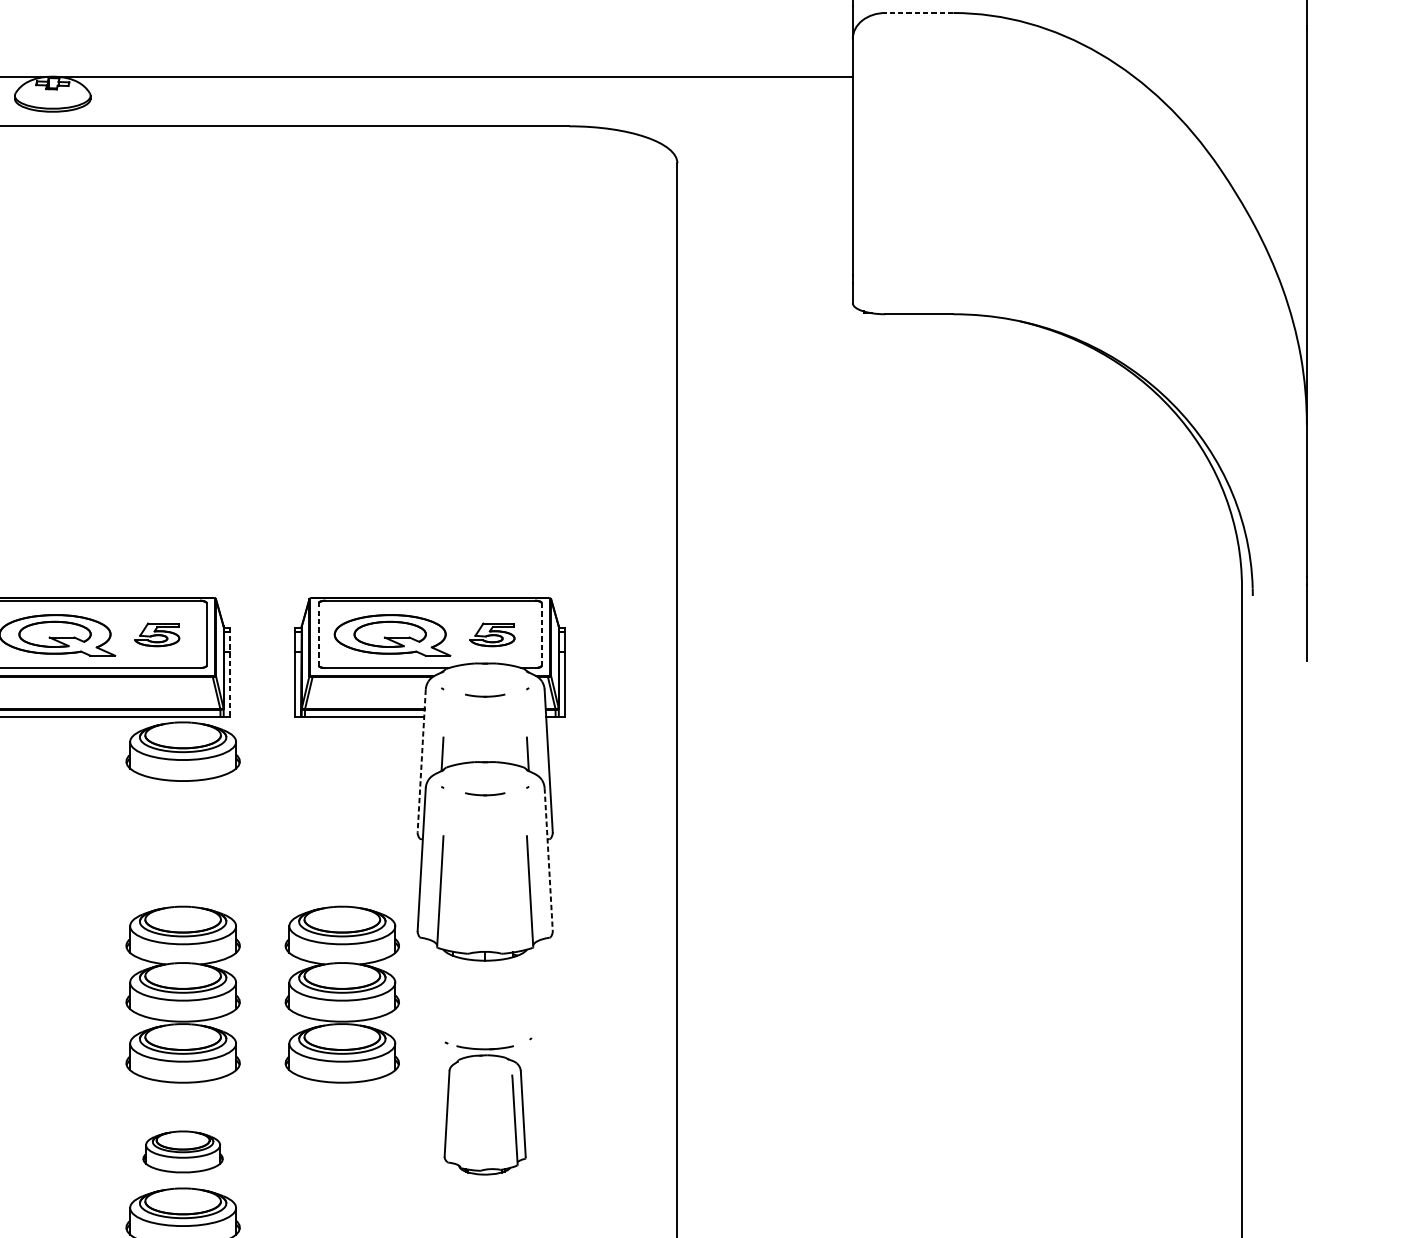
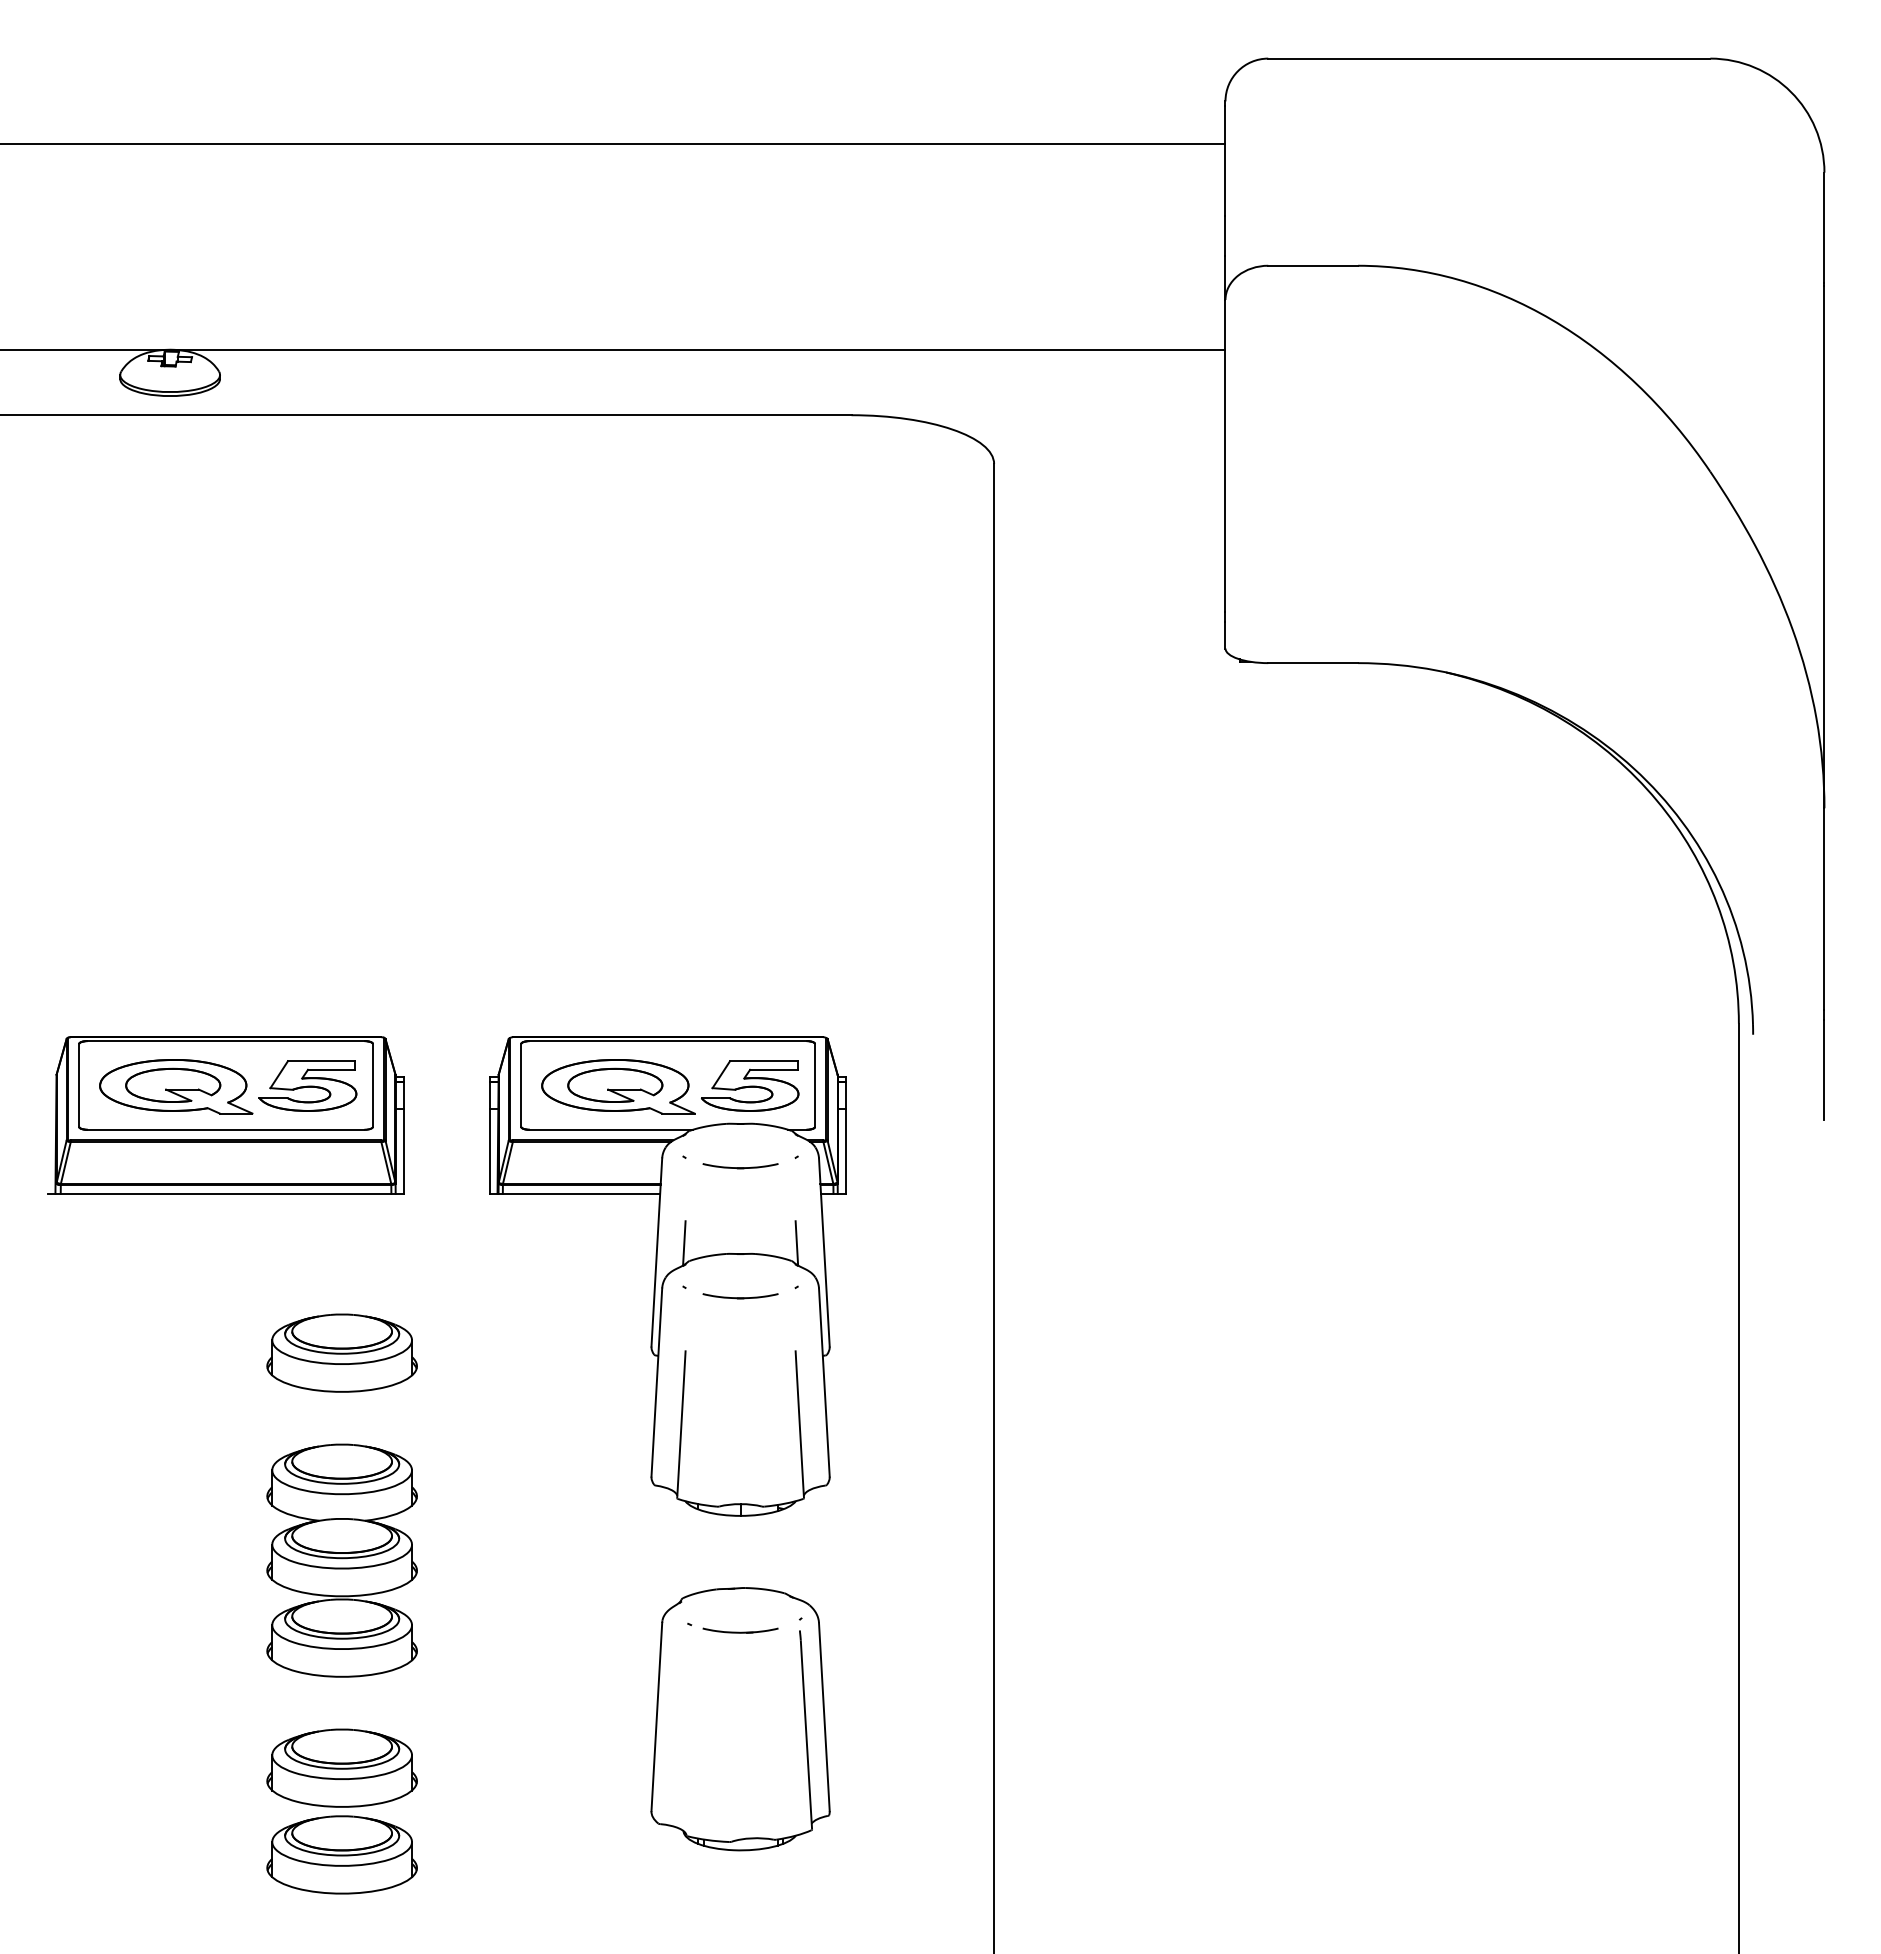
line: (919, 12) -> (1313, 265), dashed -> solid
line: (319, 633) -> (521, 1084), dashed -> solid
part: (156, 634) -> (307, 1085), size x1.67
part: (492, 634) -> (750, 1085), size x1.67
line: (541, 634) -> (815, 1085), dashed -> solid
line: (230, 672) -> (404, 1135), dashed -> solid
part: (485, 695) -> (740, 1166), size x1.43
part: (182, 751) -> (341, 1352), moved
line: (421, 761) -> (656, 1252), dashed -> solid
part: (485, 794) -> (740, 1296), size x1.43
line: (548, 860) -> (824, 1383), dashed -> solid
part: (341, 994) -> (551, 1560), removed
part: (485, 1115) -> (740, 1719), size x1.67
part: (182, 1151) -> (341, 1767), size x1.43

